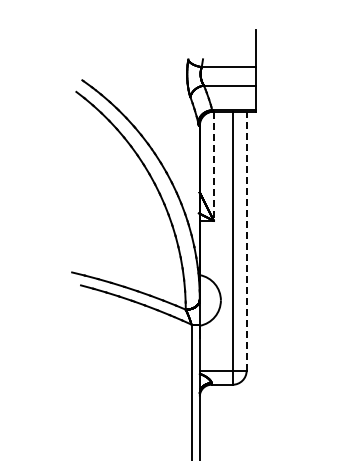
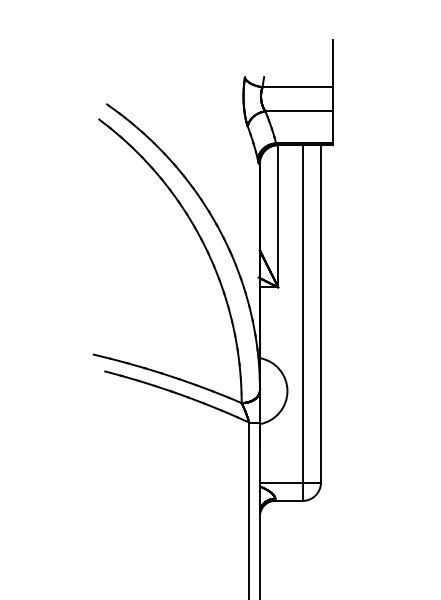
line: (213, 166) -> (277, 216), dashed -> solid
line: (246, 241) -> (320, 314), dashed -> solid

